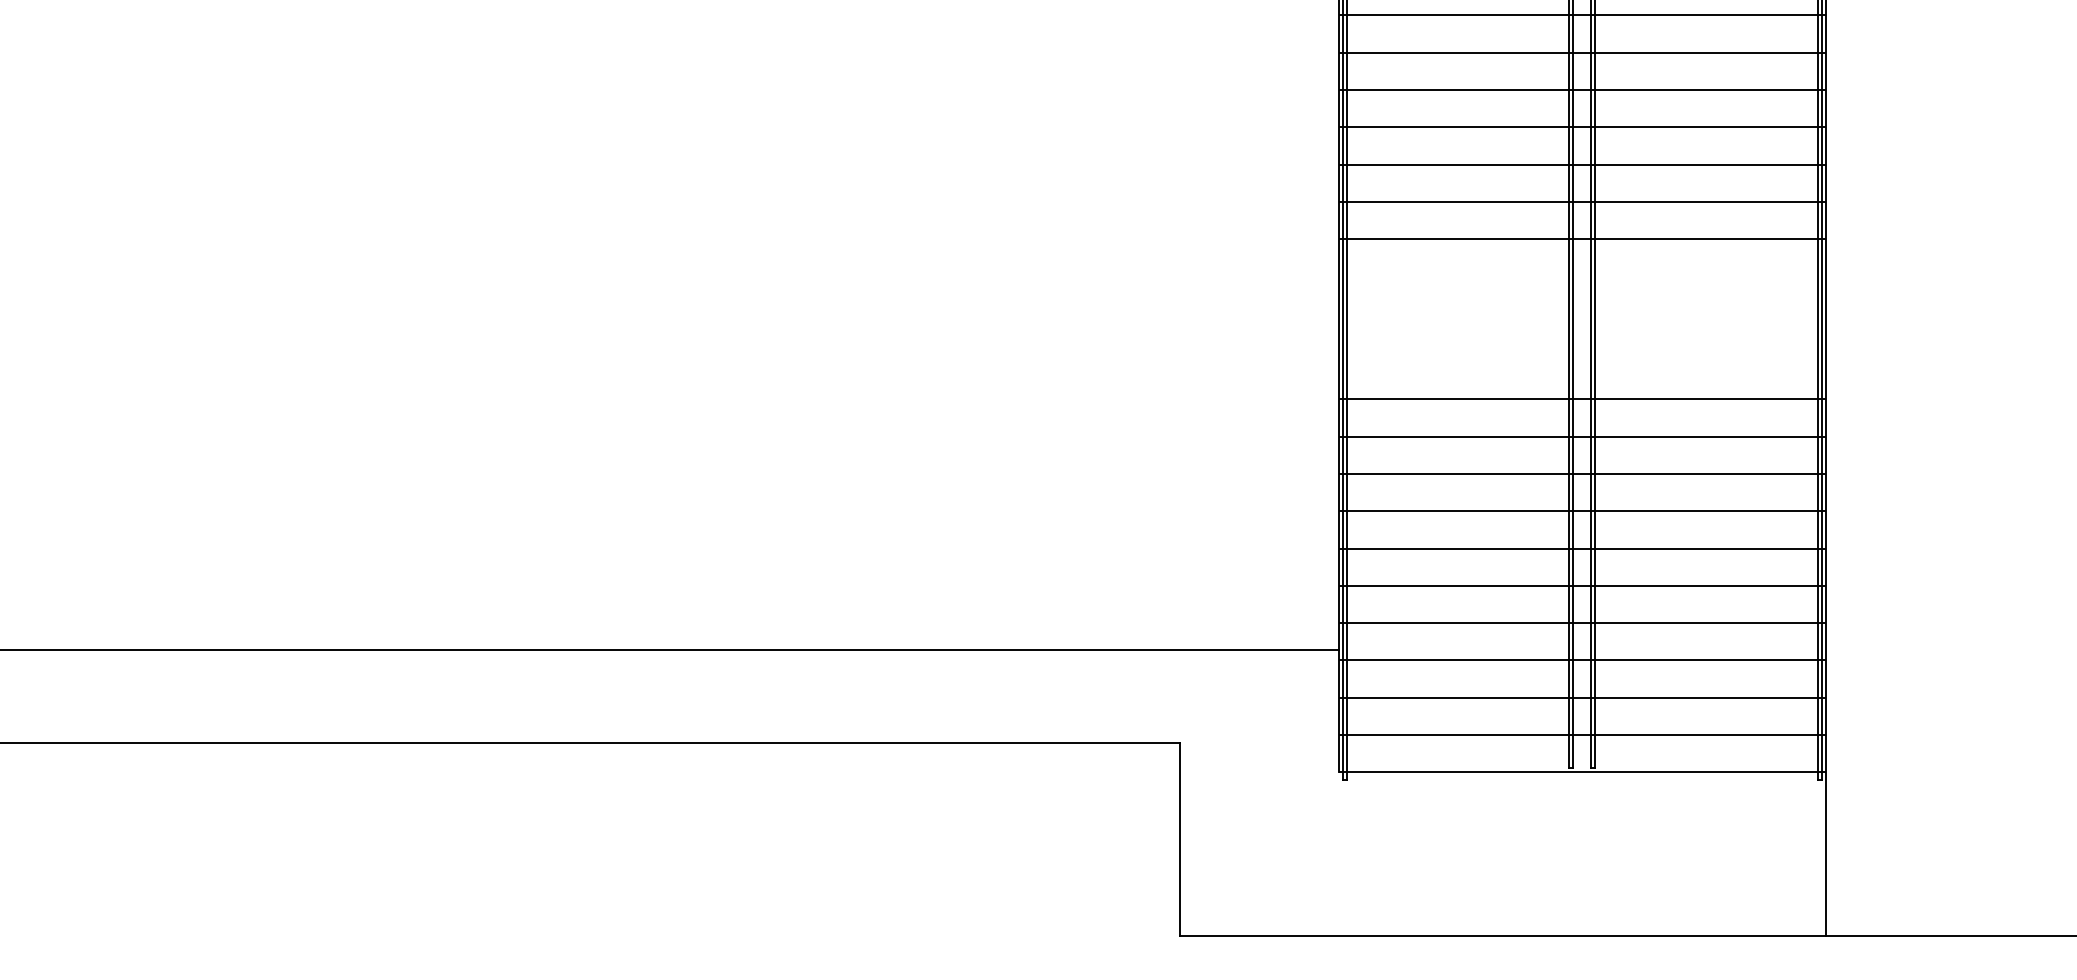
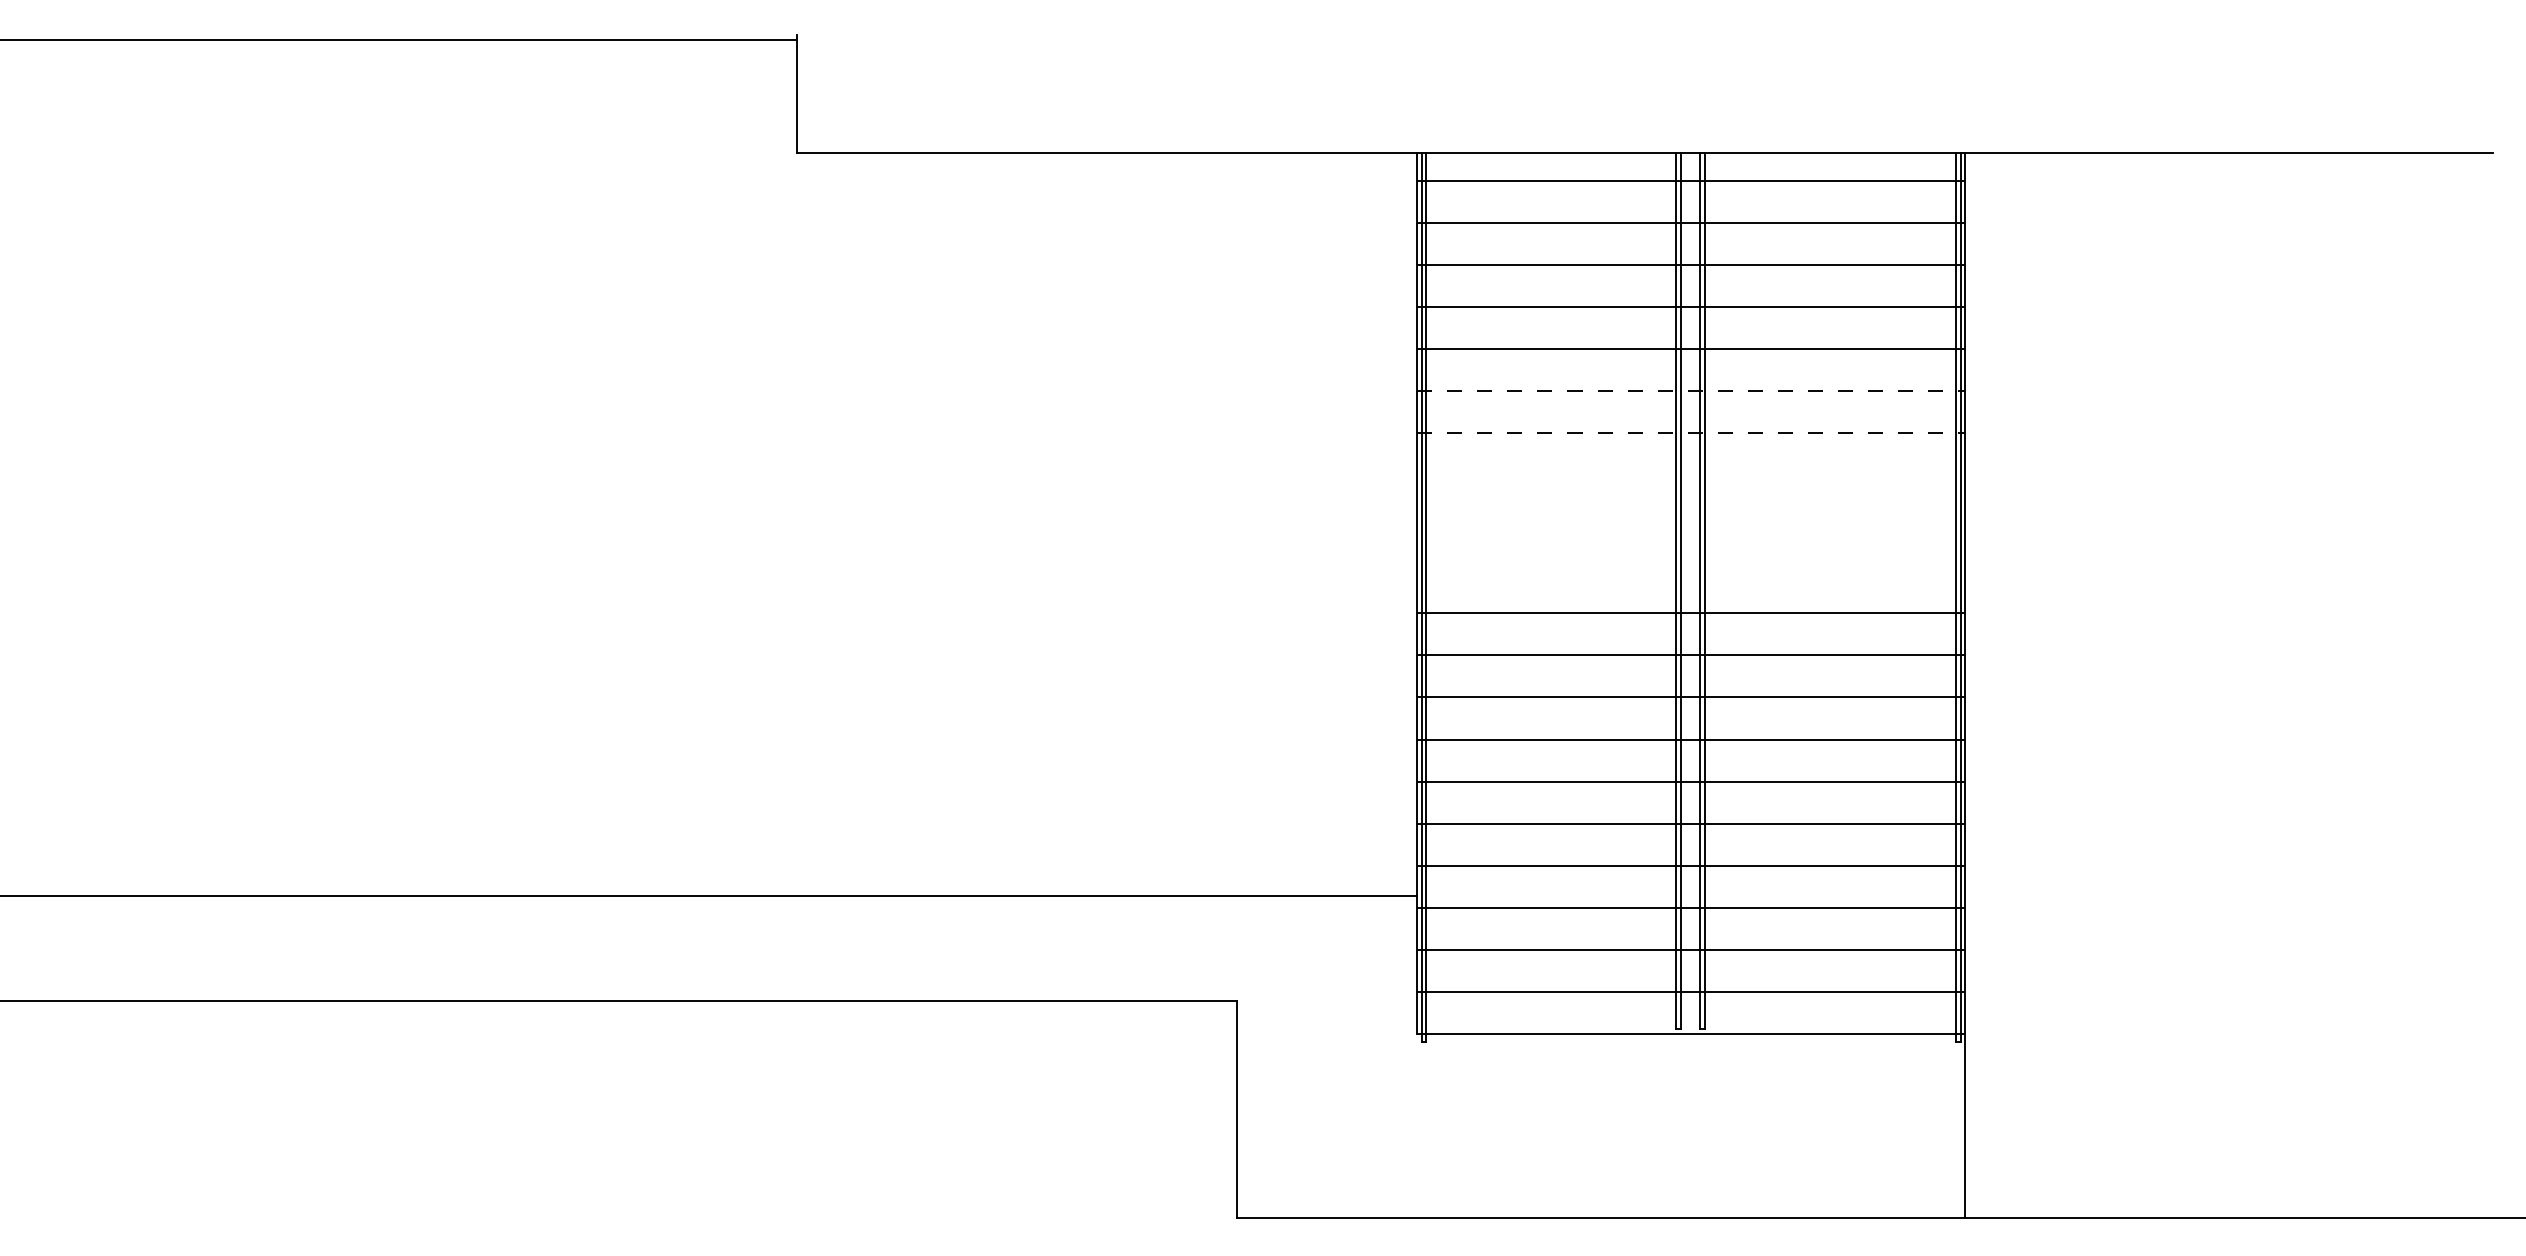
line: (1582, 202) -> (1691, 391), solid -> dashed
line: (1582, 239) -> (1691, 433), solid -> dashed

